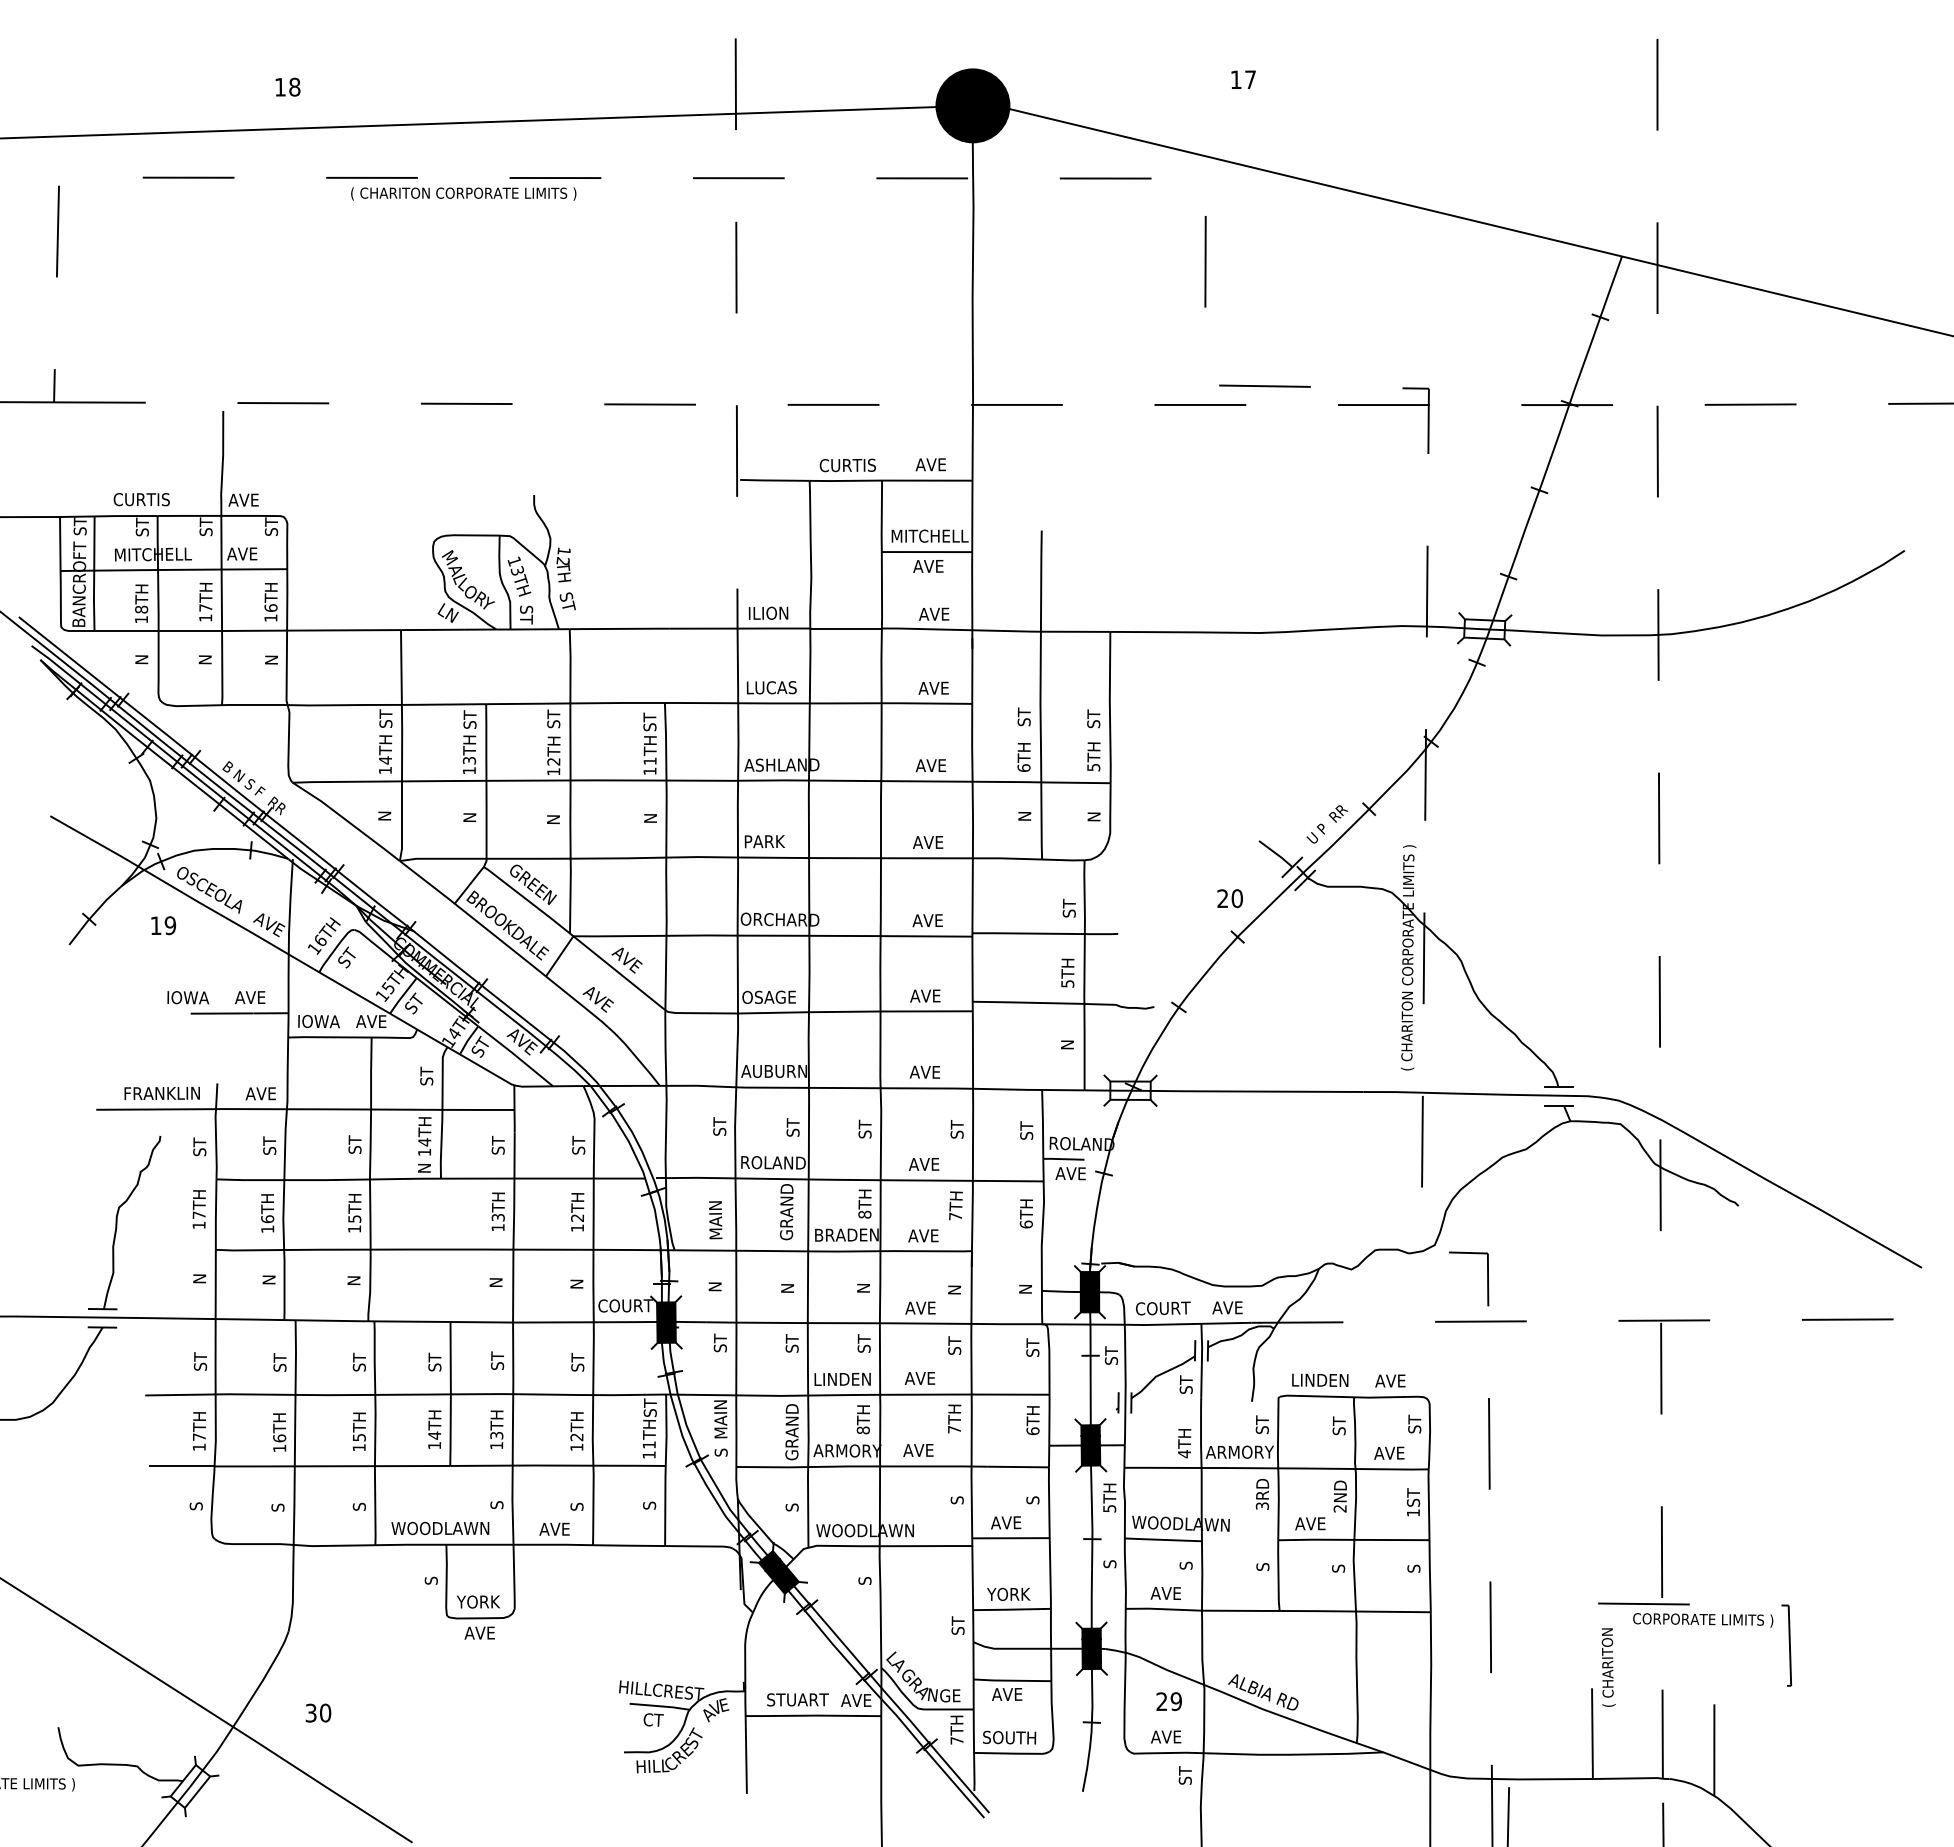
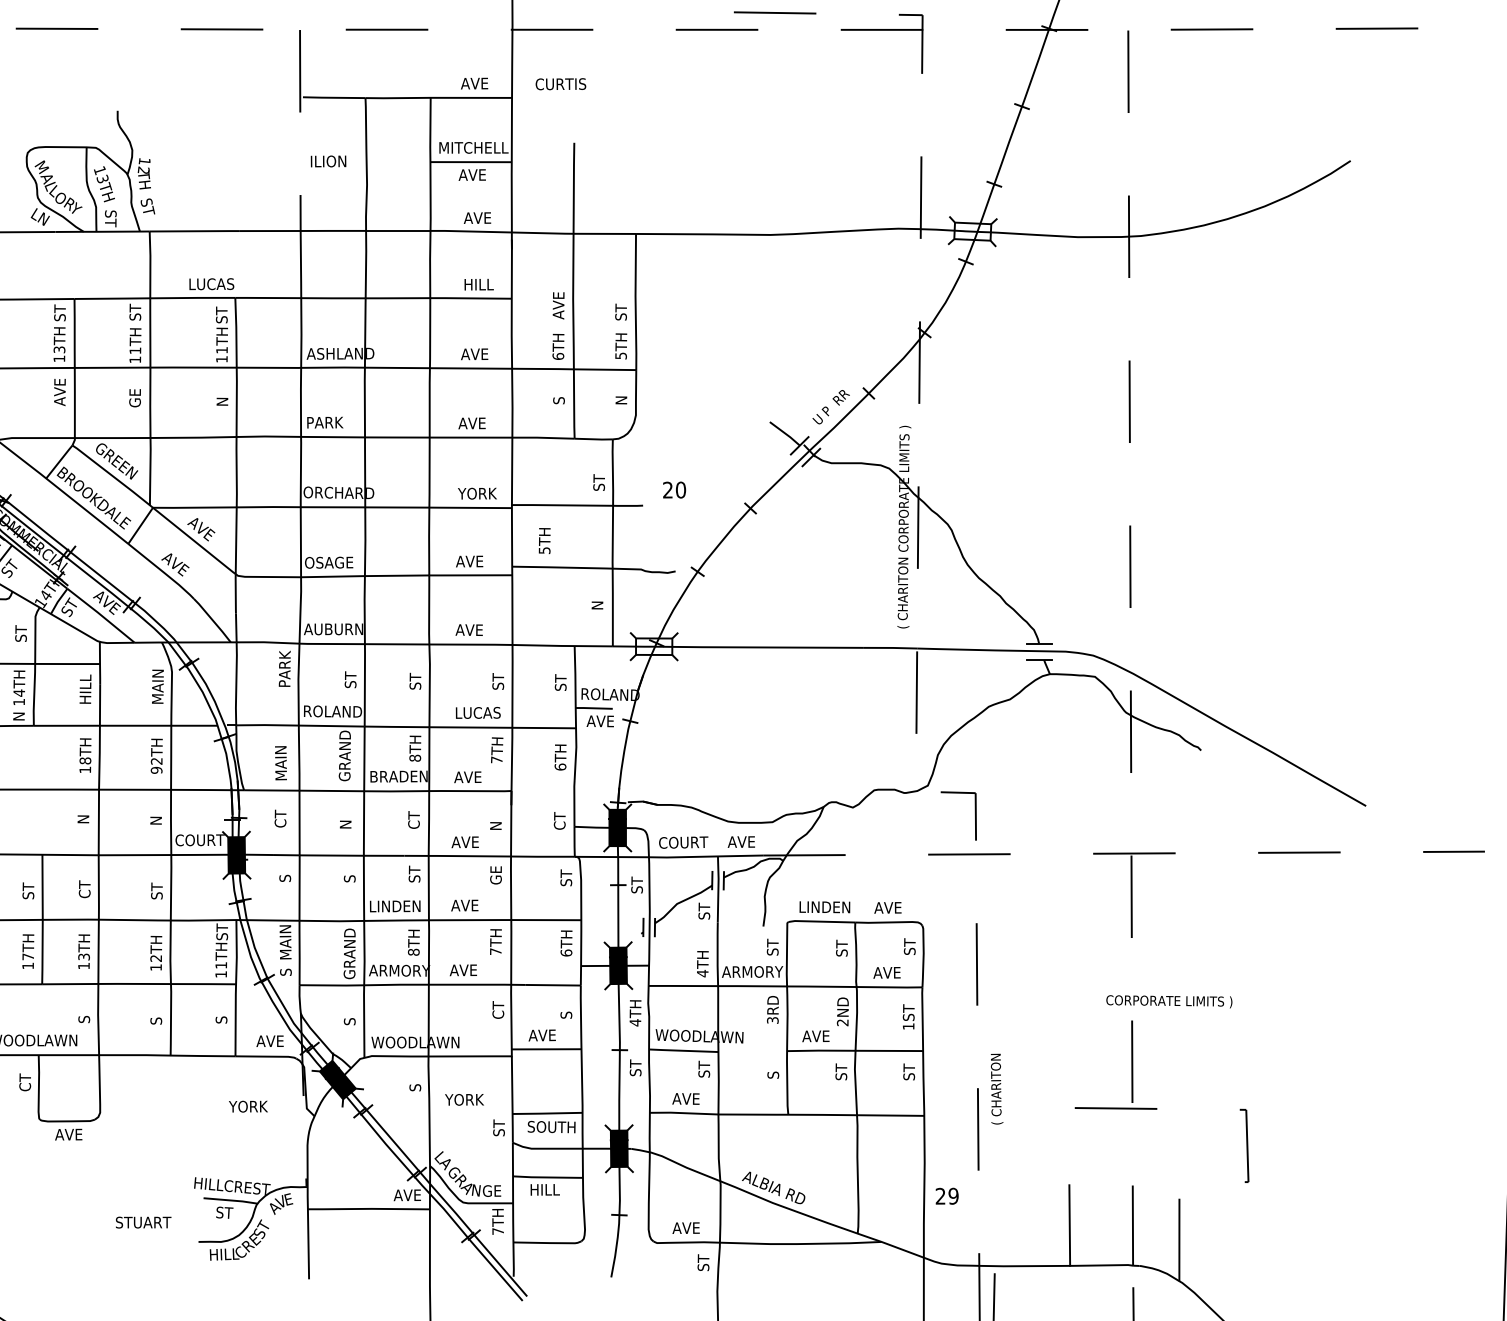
text: (847, 465) -> (560, 84), moved
text: (768, 612) -> (328, 160), moved
text: (771, 687) -> (211, 283), moved
text: (935, 687) -> (478, 283), AVE -> HILL
text: (1023, 711) -> (557, 305), ST -> AVE
text: (553, 761) -> (135, 350), 12TH -> 11TH
text: (469, 808) -> (59, 392), N -> AVE
text: (553, 814) -> (135, 398), N -> GE
text: (1024, 816) -> (558, 400), N -> S
text: (1229, 898) -> (673, 489), moved
text: (933, 920) -> (476, 493), AVE -> YORK
text: (1067, 972) -> (544, 540), moved
text: (719, 1115) -> (284, 669), ST -> PARK
text: (578, 1135) -> (157, 687), ST -> MAIN
text: (497, 1137) -> (84, 688), ST -> HILL
text: (933, 1163) -> (476, 712), AVE -> LUCAS
text: (497, 1217) -> (84, 760), 13TH -> 18TH
text: (577, 1228) -> (156, 770), 12TH -> 92TH
text: (714, 1281) -> (279, 818), N -> CT
text: (863, 1283) -> (413, 820), N -> CT
text: (1025, 1284) -> (559, 821), N -> CT
text: (720, 1338) -> (285, 869), ST -> S
text: (791, 1338) -> (349, 869), ST -> S
text: (954, 1344) -> (495, 875), ST -> GE
text: (497, 1360) -> (84, 889), ST -> CT
text: (434, 1435) -> (28, 956), 14TH -> 17TH
text: (956, 1494) -> (497, 1009), S -> CT
text: (1109, 1508) -> (635, 1022), 5TH -> 4TH
text: (554, 1528) -> (270, 1040), moved
text: (1109, 1554) -> (635, 1063), S -> ST
text: (1185, 1555) -> (703, 1064), S -> ST
text: (1338, 1558) -> (841, 1067), S -> ST
text: (1413, 1558) -> (908, 1067), S -> ST
text: (430, 1574) -> (24, 1081), S -> CT
text: (1008, 1593) -> (464, 1099), moved
text: (478, 1601) -> (248, 1106), moved
text: (1703, 1620) -> (1169, 1001), moved
text: (1608, 1667) -> (996, 1089), moved
text: (1008, 1694) -> (544, 1189), AVE -> HILL
text: (797, 1699) -> (143, 1222), moved
text: (1168, 1701) -> (946, 1196), moved
text: (653, 1719) -> (225, 1212), CT -> ST
text: (1009, 1737) -> (551, 1126), moved

